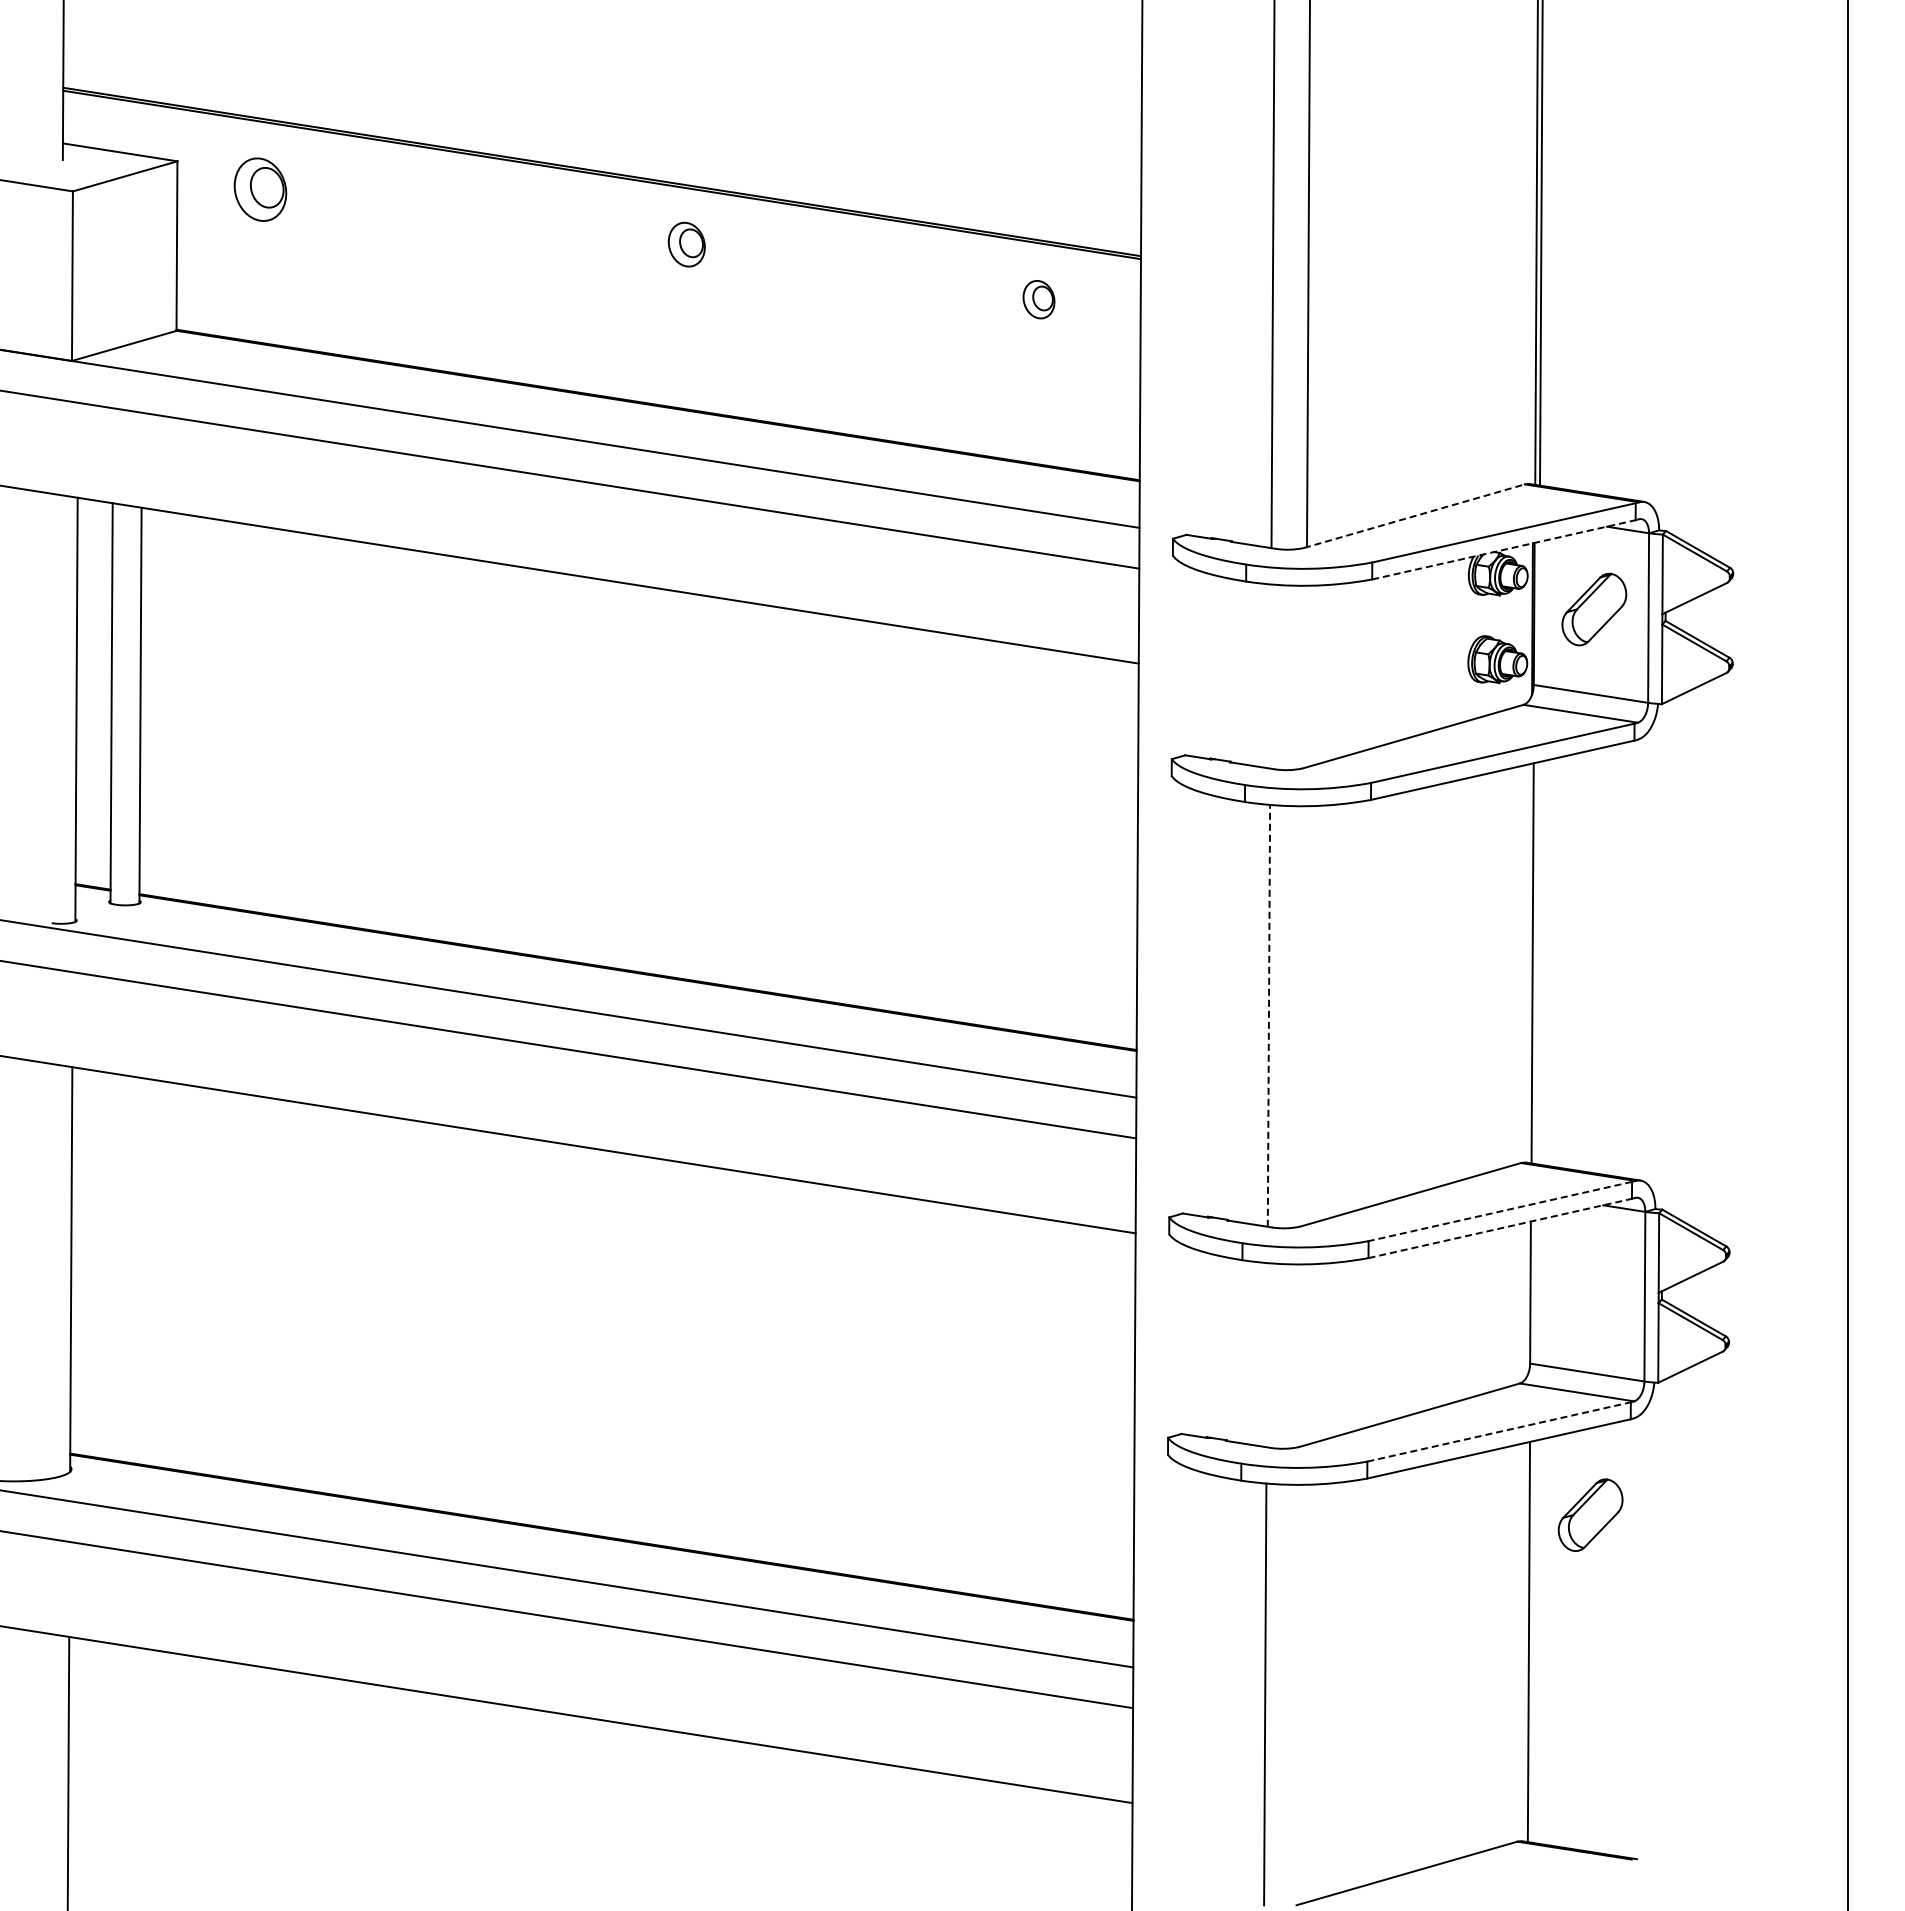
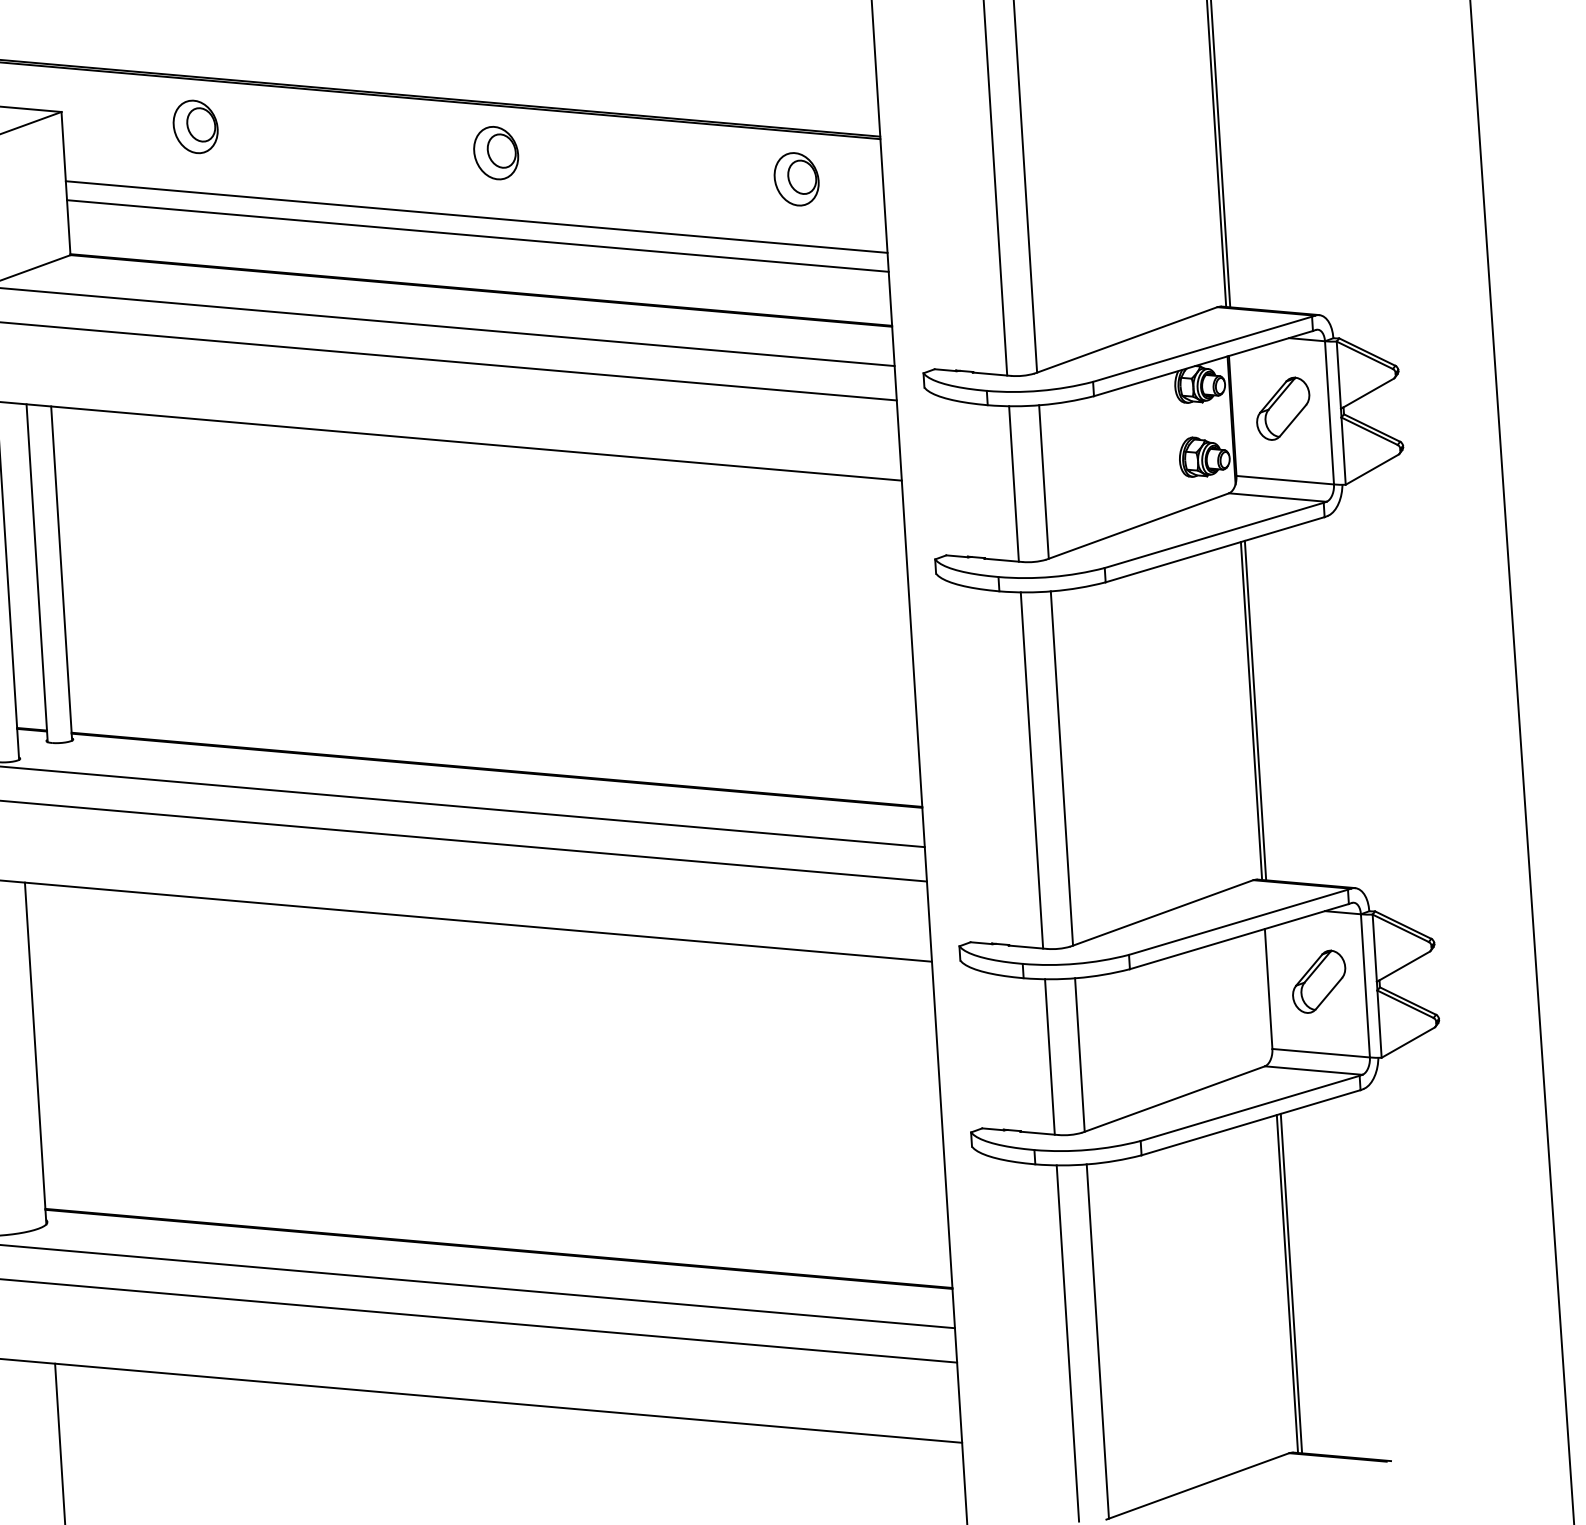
part: (260, 189) -> (195, 126), moved
part: (686, 244) -> (495, 152), size x1.43
part: (1038, 299) -> (796, 179), size x1.67
line: (658, 318) -> (476, 216), added
line: (658, 340) -> (477, 235), added
line: (1414, 516) -> (1126, 340), dashed -> solid
line: (1504, 549) -> (1203, 363), dashed -> solid
line: (1270, 676) -> (1013, 483), added
line: (1305, 676) -> (1043, 481), added
line: (1537, 963) -> (1255, 710), added
line: (1268, 1015) -> (1031, 770), dashed -> solid
line: (1304, 1015) -> (1061, 768), added
line: (1499, 1211) -> (1237, 922), dashed -> solid
line: (1500, 1228) -> (1239, 936), dashed -> solid
line: (1266, 1355) -> (1049, 1057), added
line: (1302, 1355) -> (1079, 1055), added
line: (1499, 1431) -> (1250, 1108), dashed -> solid
part: (1590, 1514) -> (1318, 981), moved
line: (1533, 1641) -> (1291, 1283), added
line: (1300, 1694) -> (1097, 1341), added

